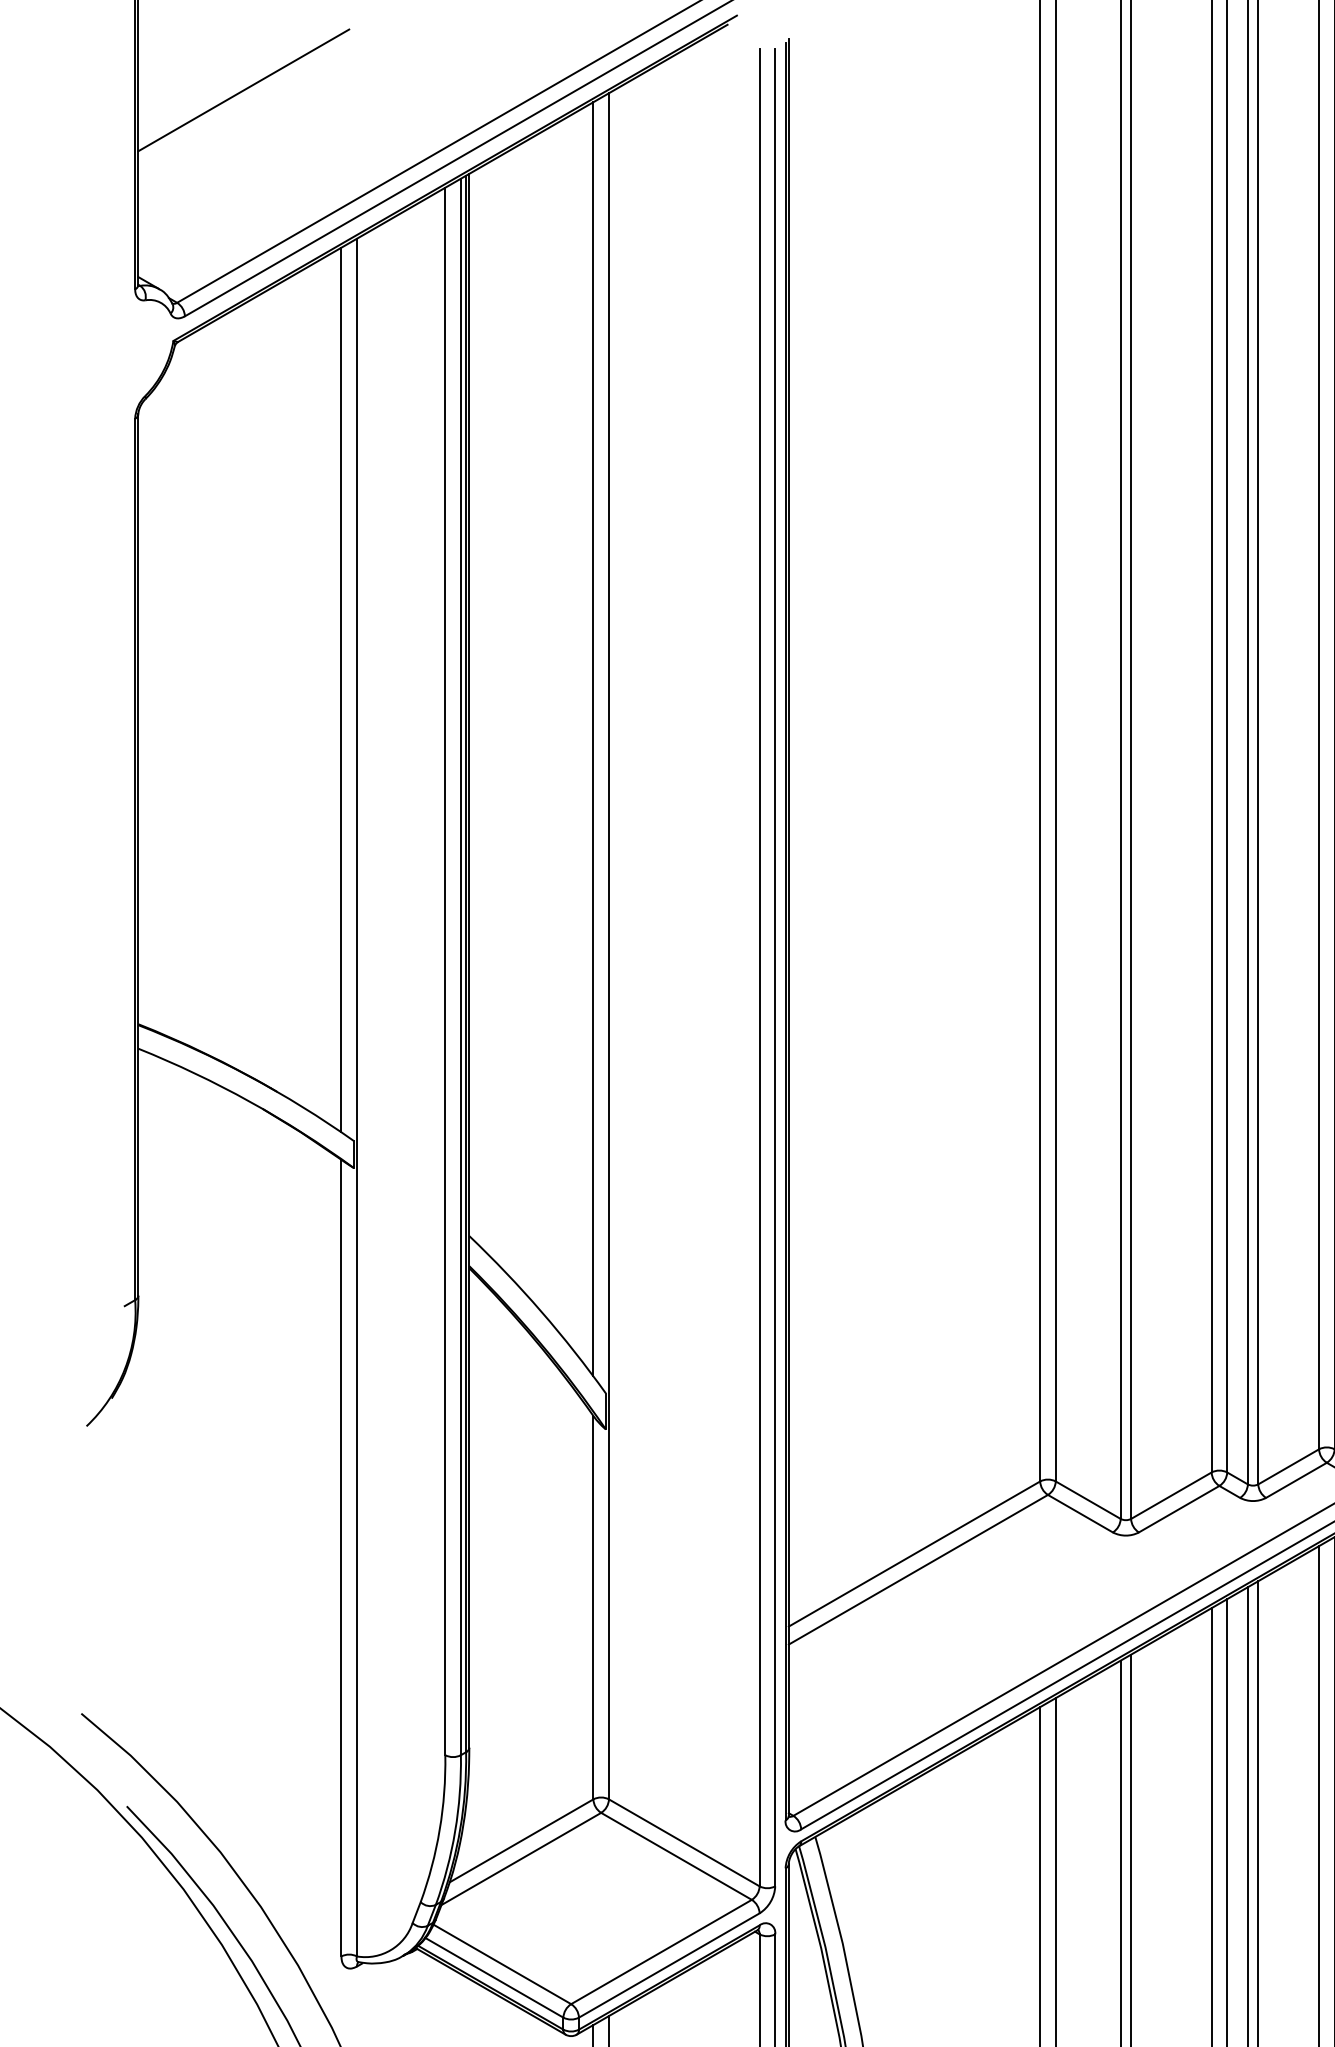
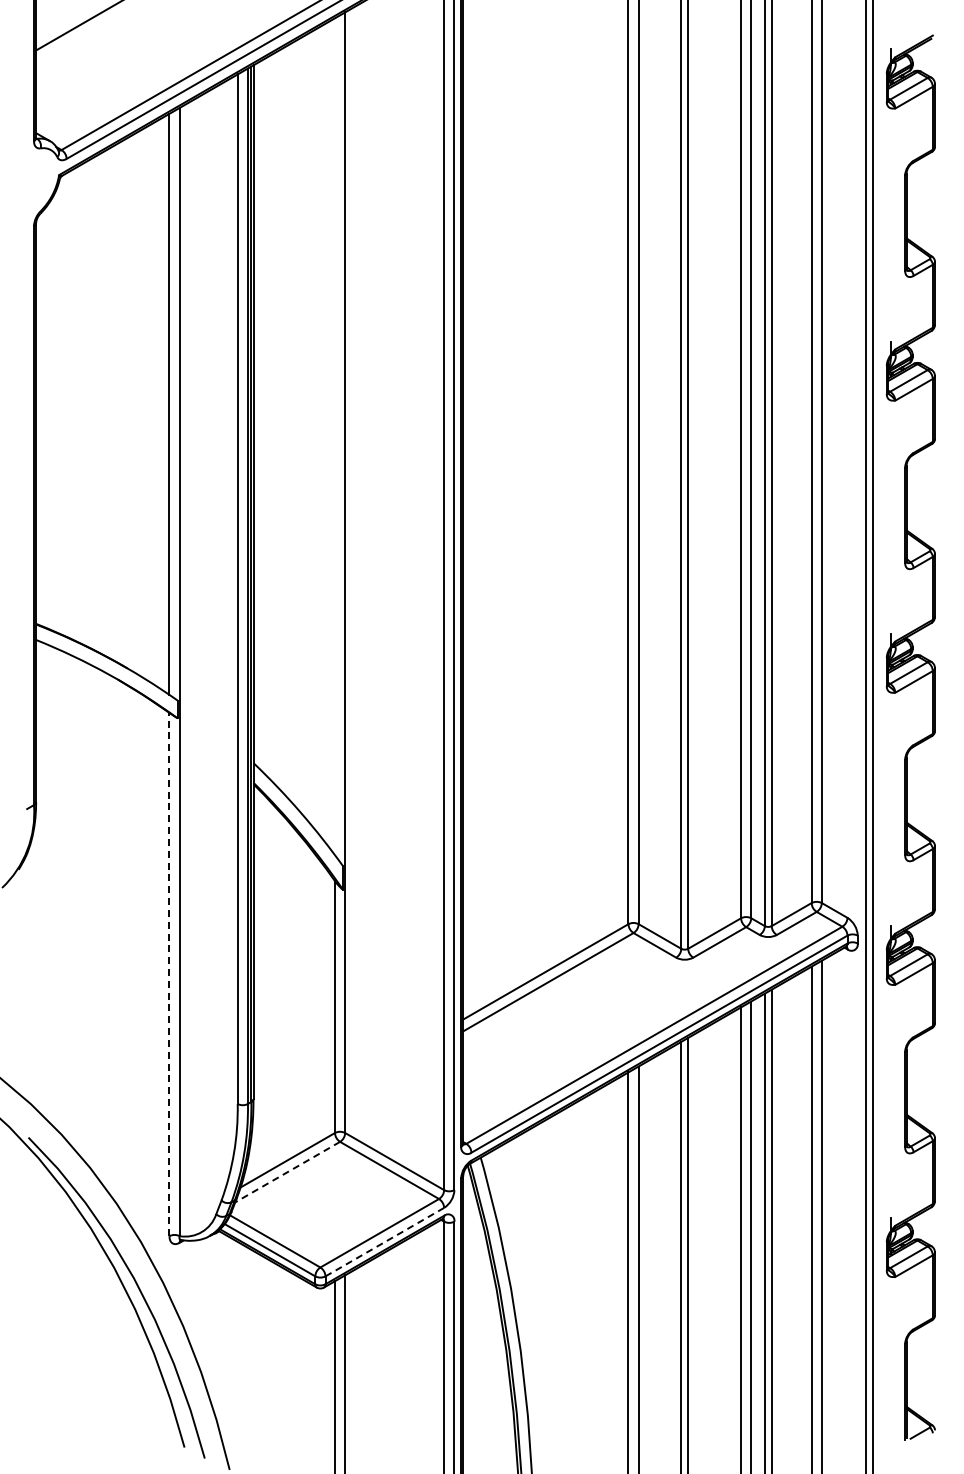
line: (592, 738) -> (334, 436), removed
line: (341, 1558) -> (169, 974), solid -> dashed
line: (521, 1859) -> (287, 1172), solid -> dashed
line: (668, 1966) -> (384, 1242), solid -> dashed

